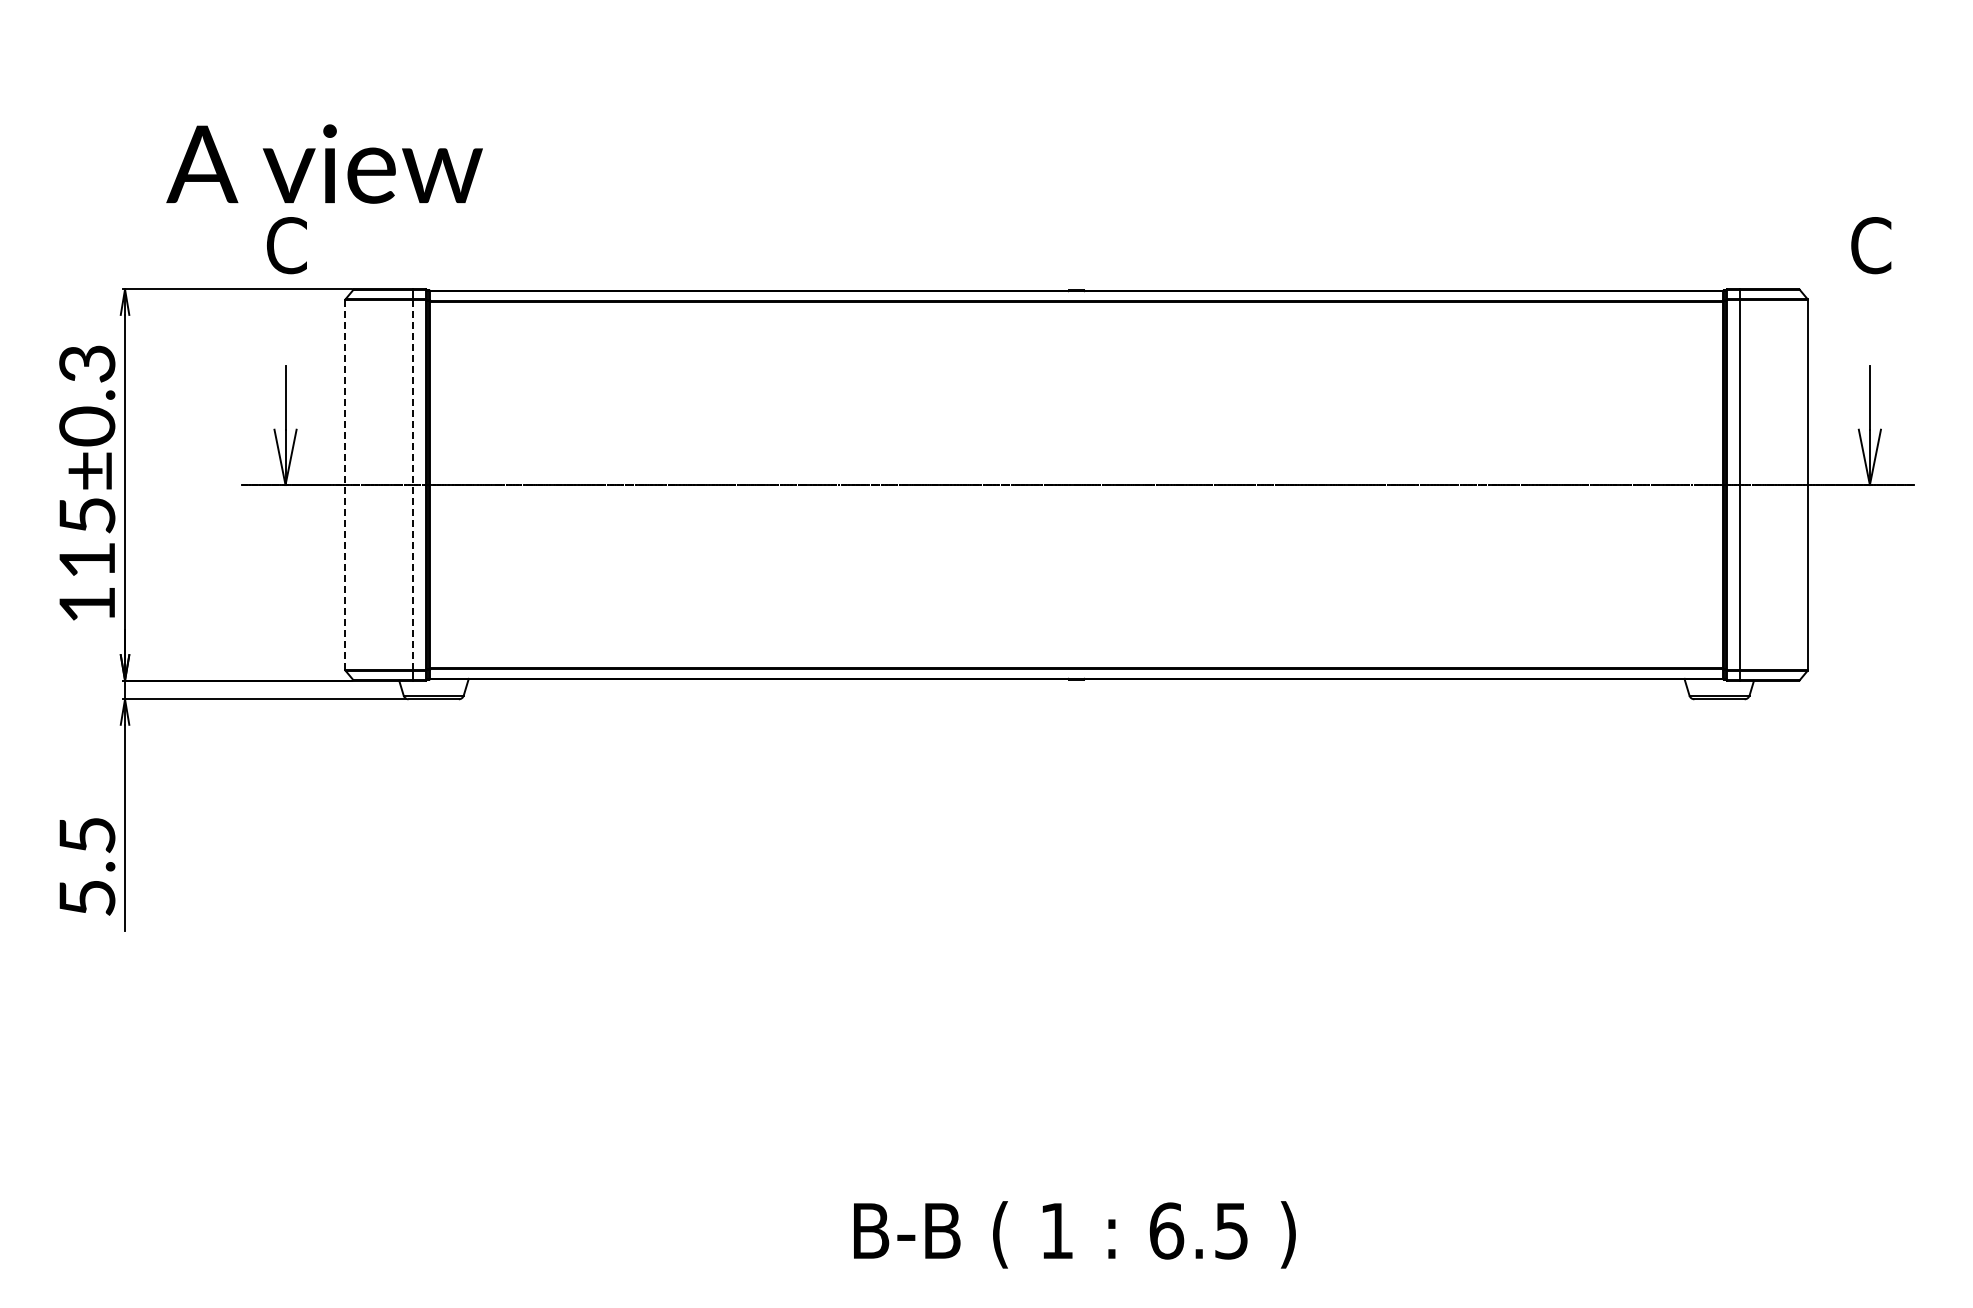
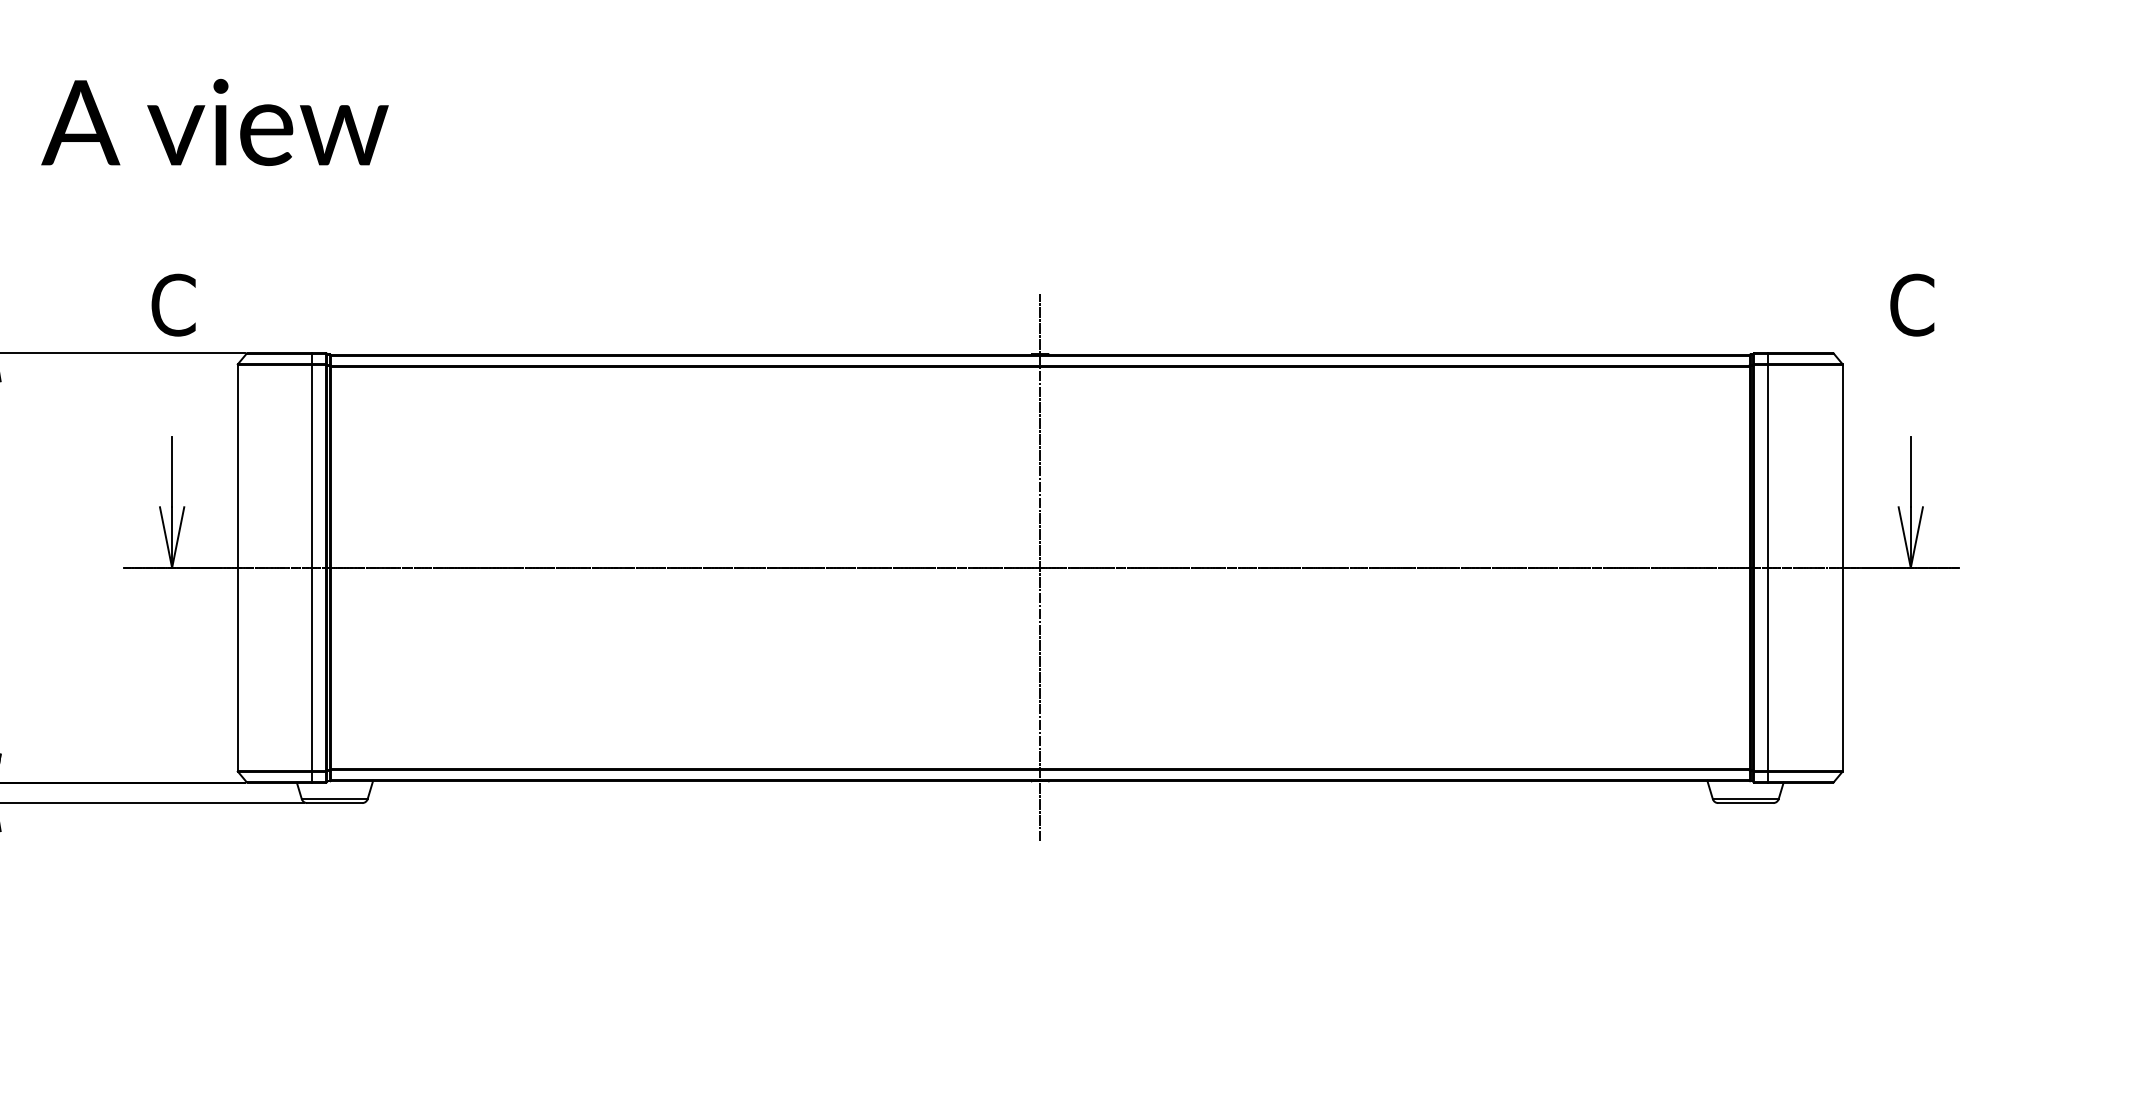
text: (324, 163) -> (214, 121), moved
line: (413, 484) -> (312, 567), dashed -> solid
line: (1076, 484) -> (1040, 567), added
line: (345, 485) -> (237, 568), dashed -> solid

